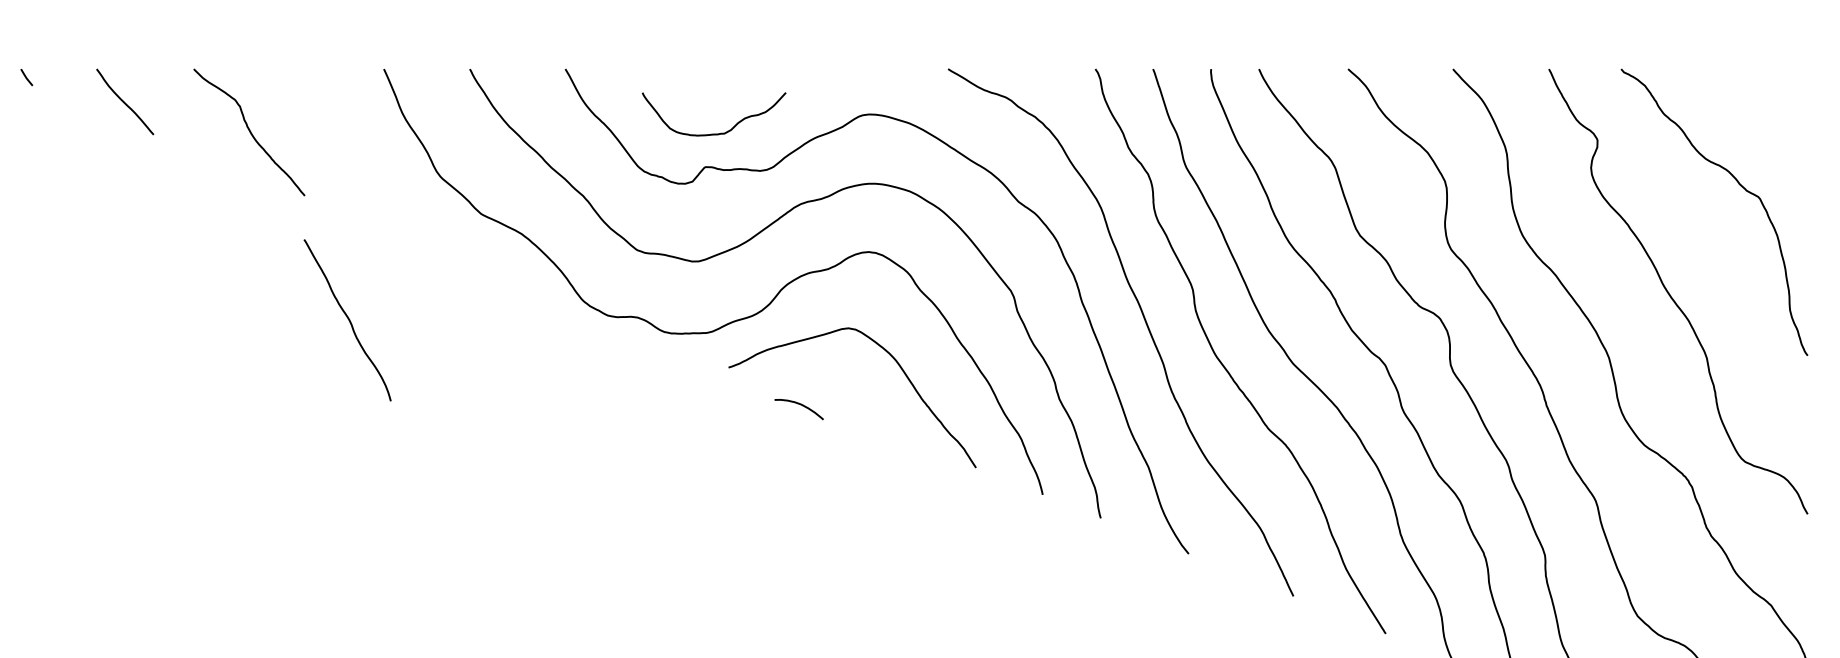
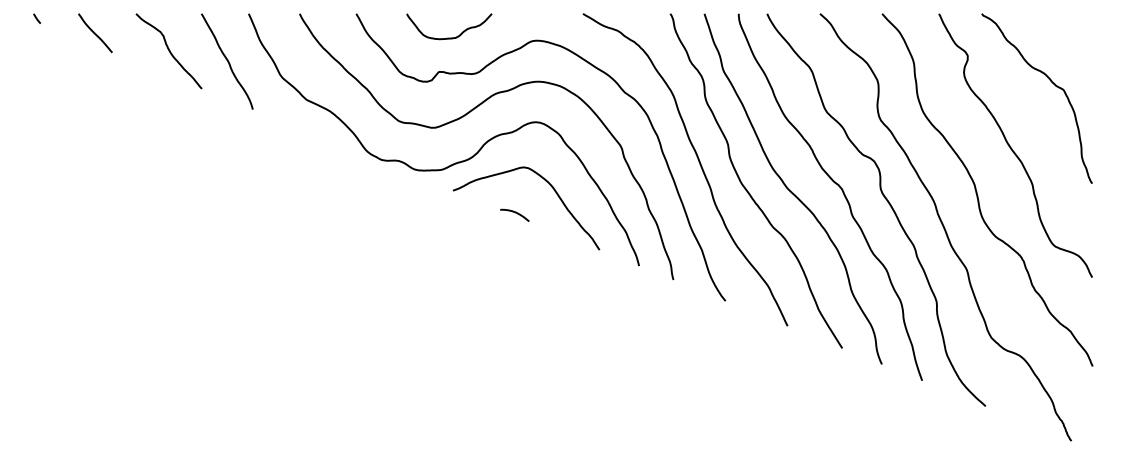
curve: (714, 132) -> (449, 37), moved
curve: (348, 320) -> (227, 61), moved
curve: (800, 406) -> (515, 213), moved

